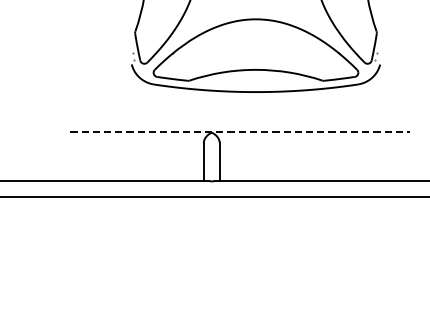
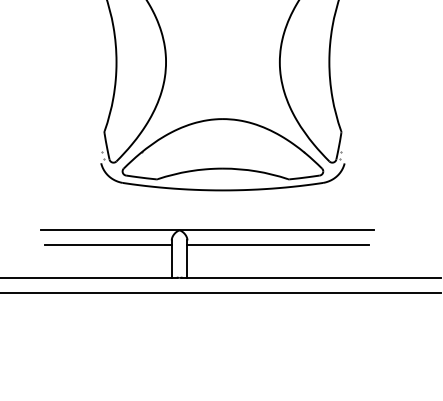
line: (240, 131) -> (207, 229), dashed -> solid
line: (139, 148) -> (108, 245), added
line: (312, 148) -> (278, 245), added

